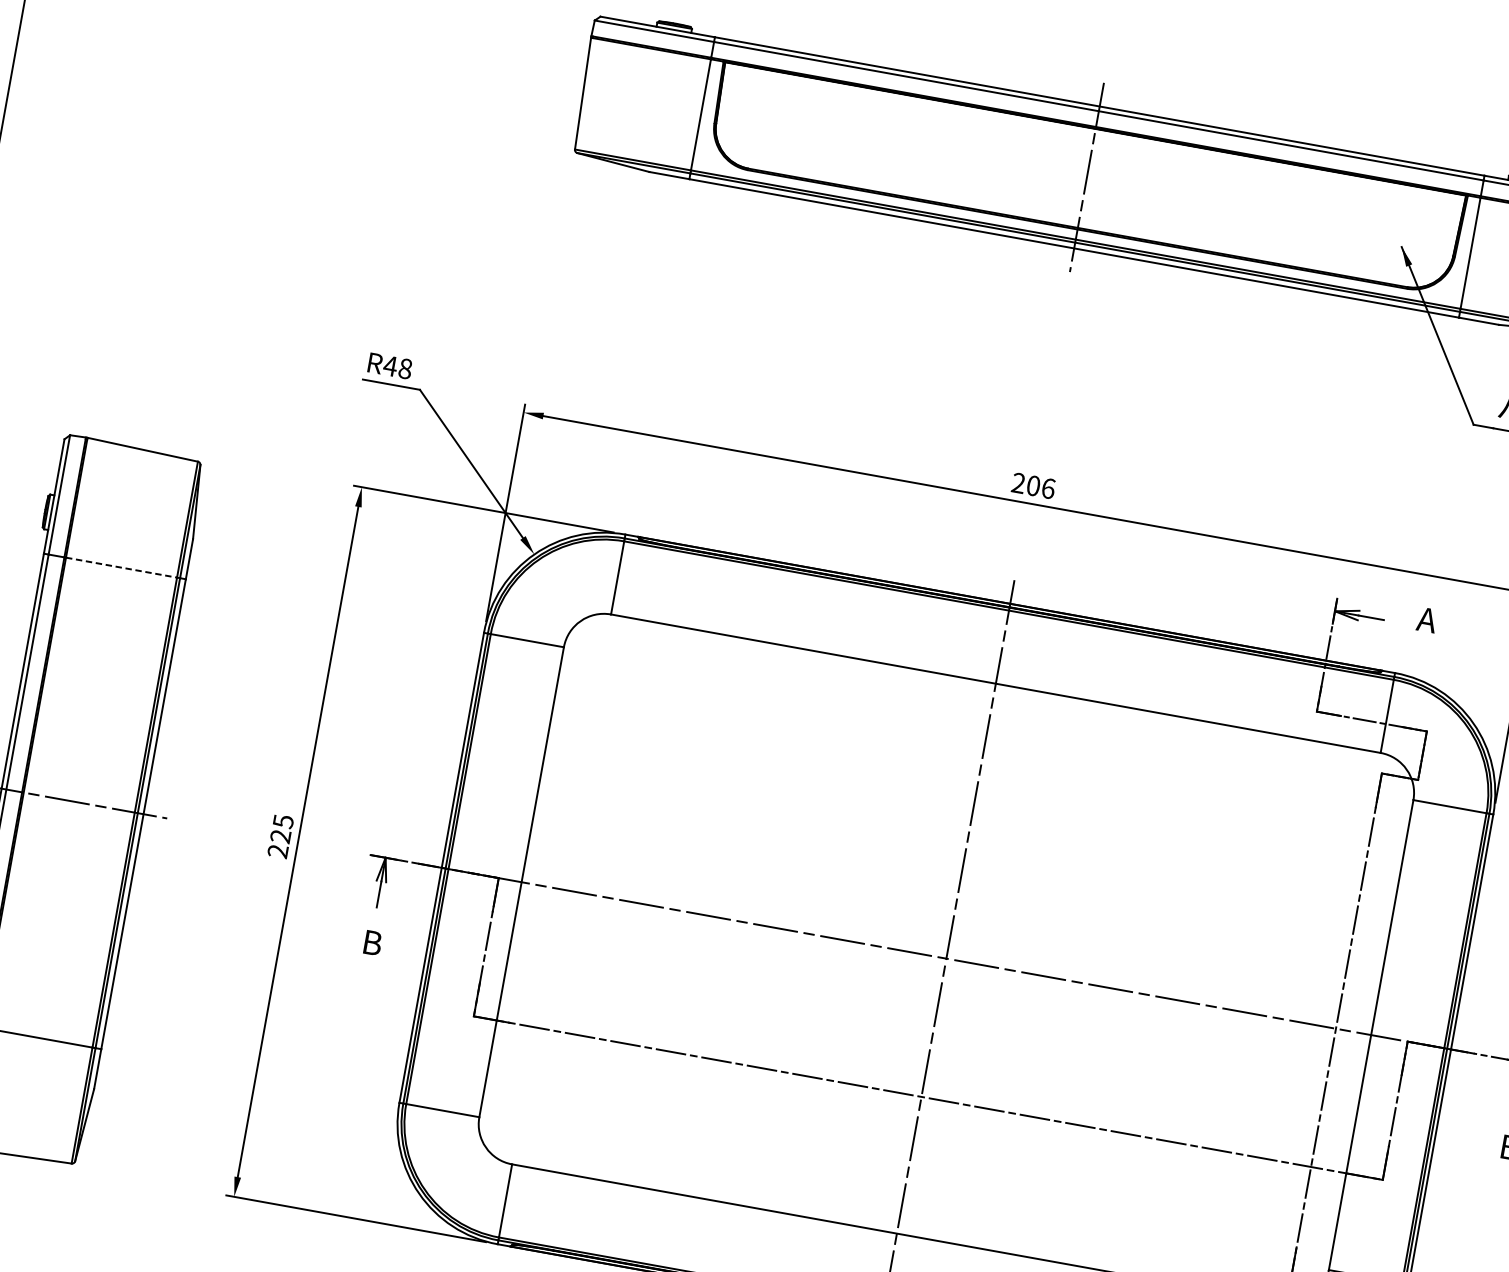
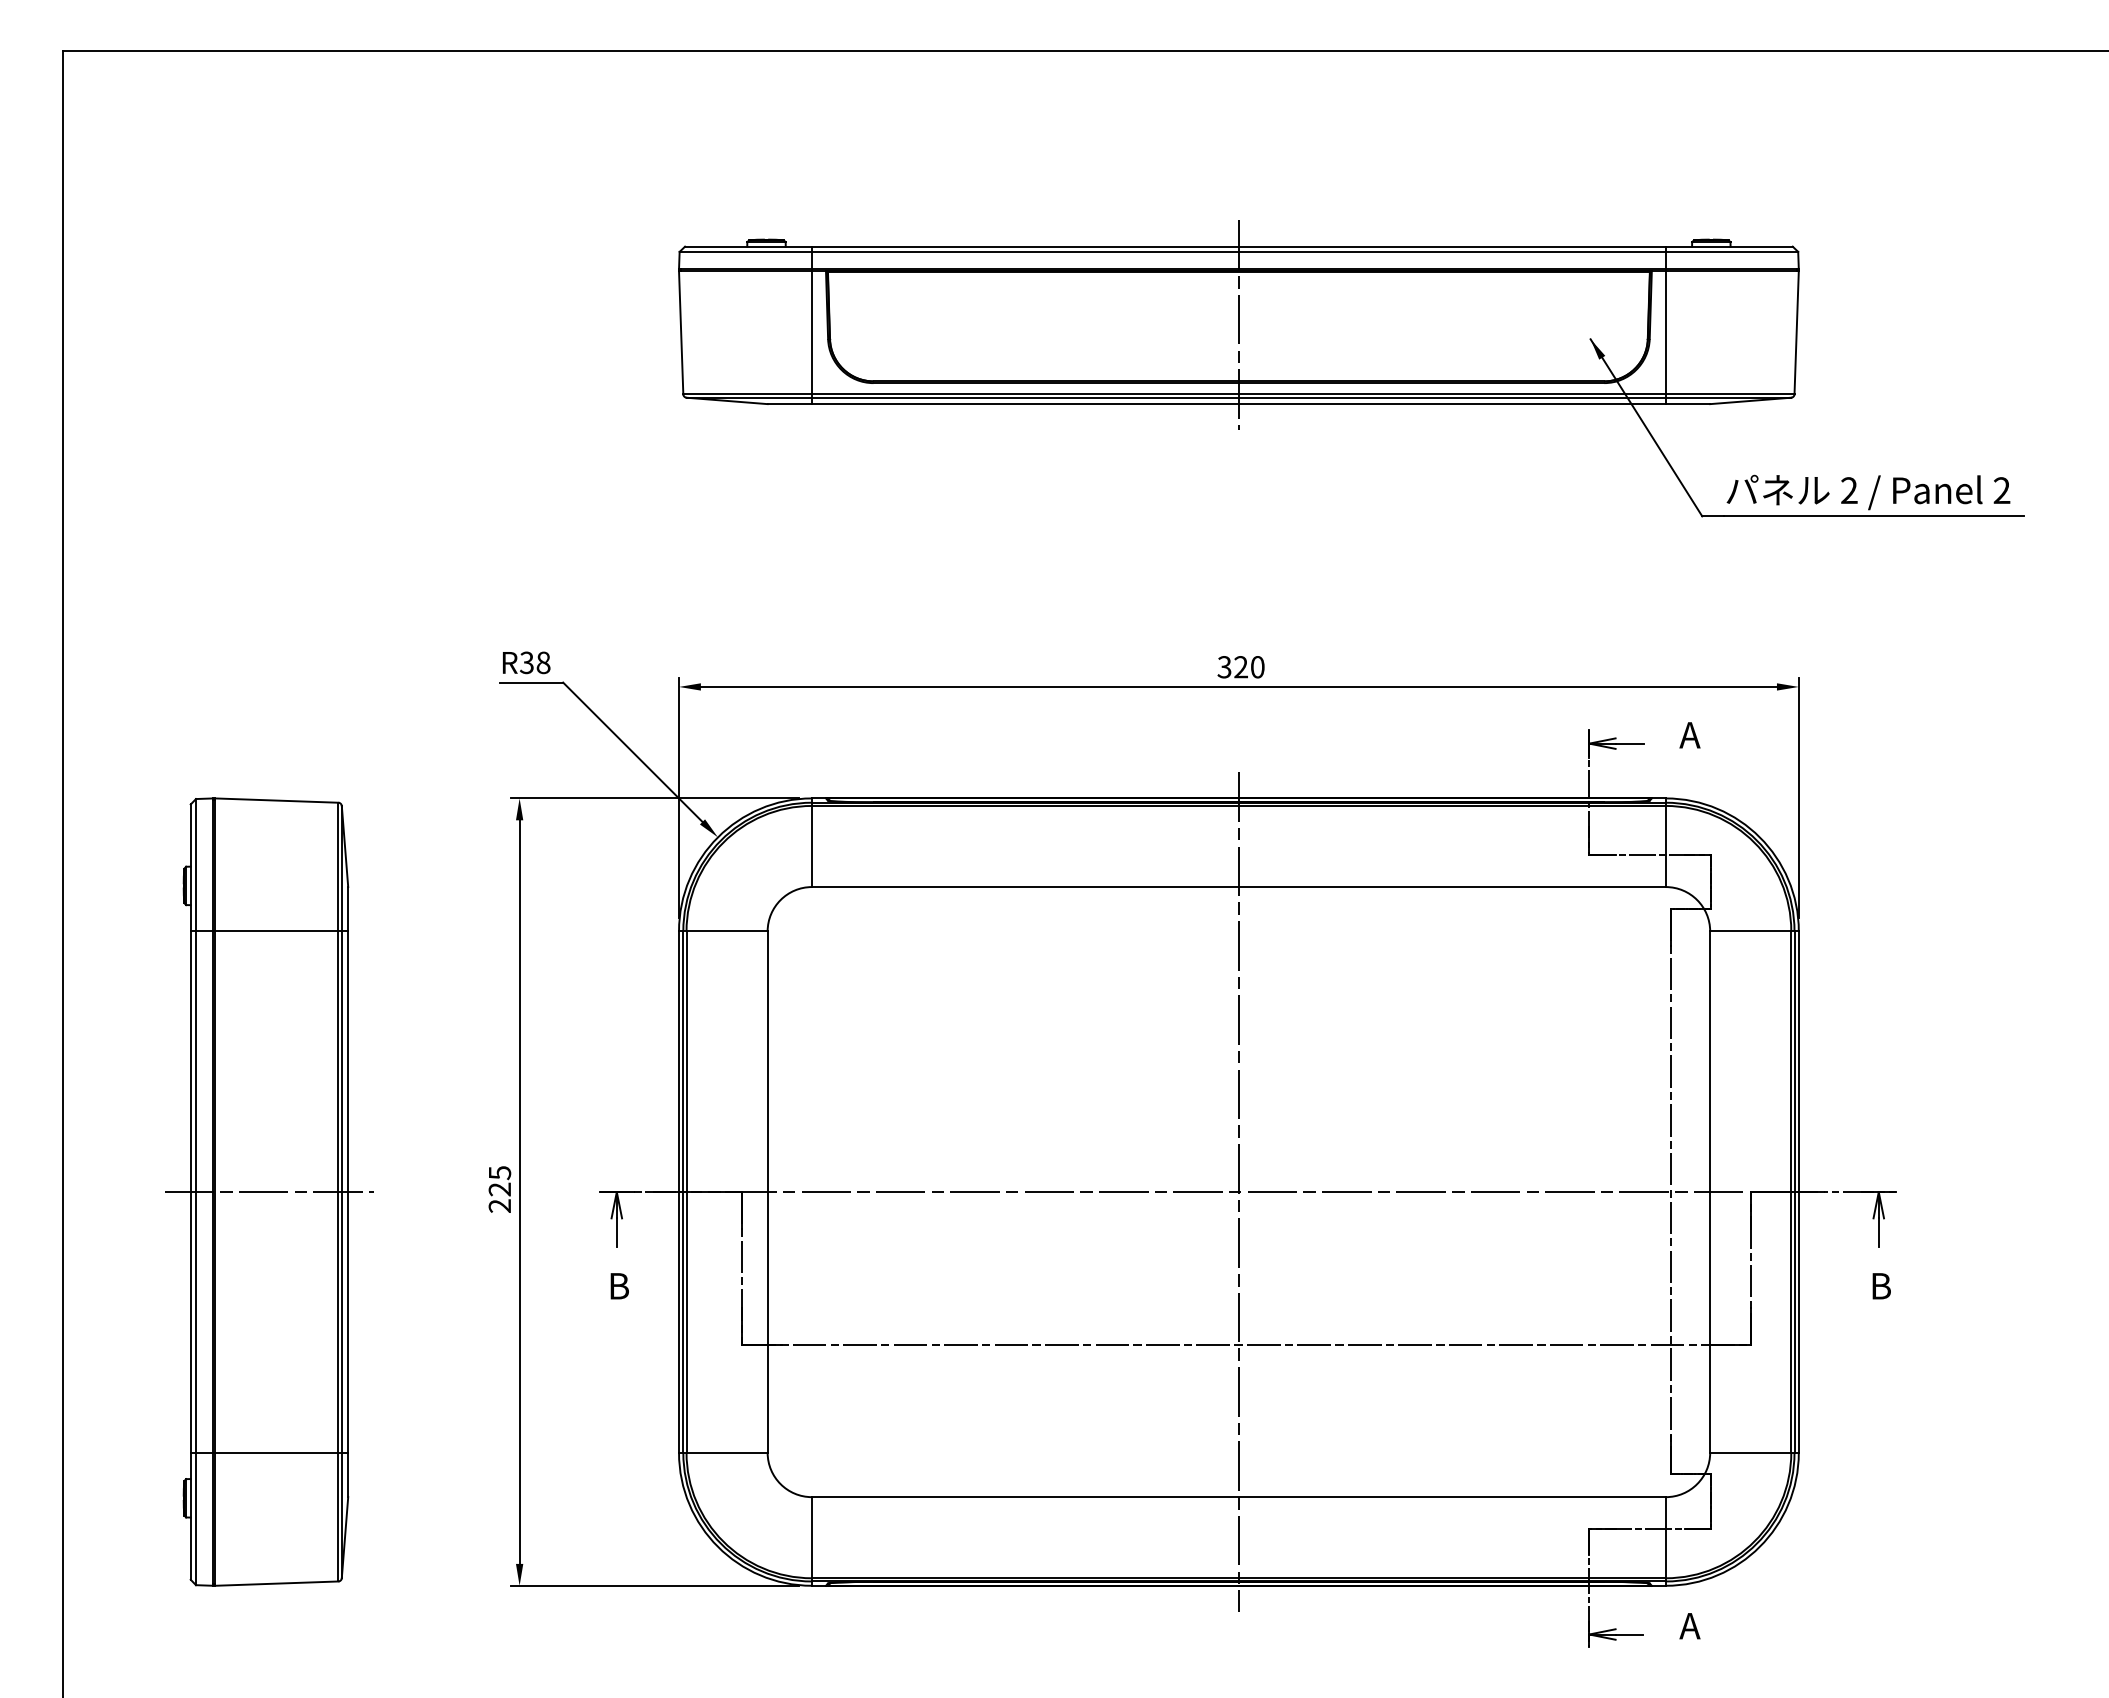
text: (390, 365) -> (526, 662), R48 -> R38
text: (1032, 486) -> (1240, 667), 206 -> 320
line: (121, 567) -> (276, 931), dashed -> solid

